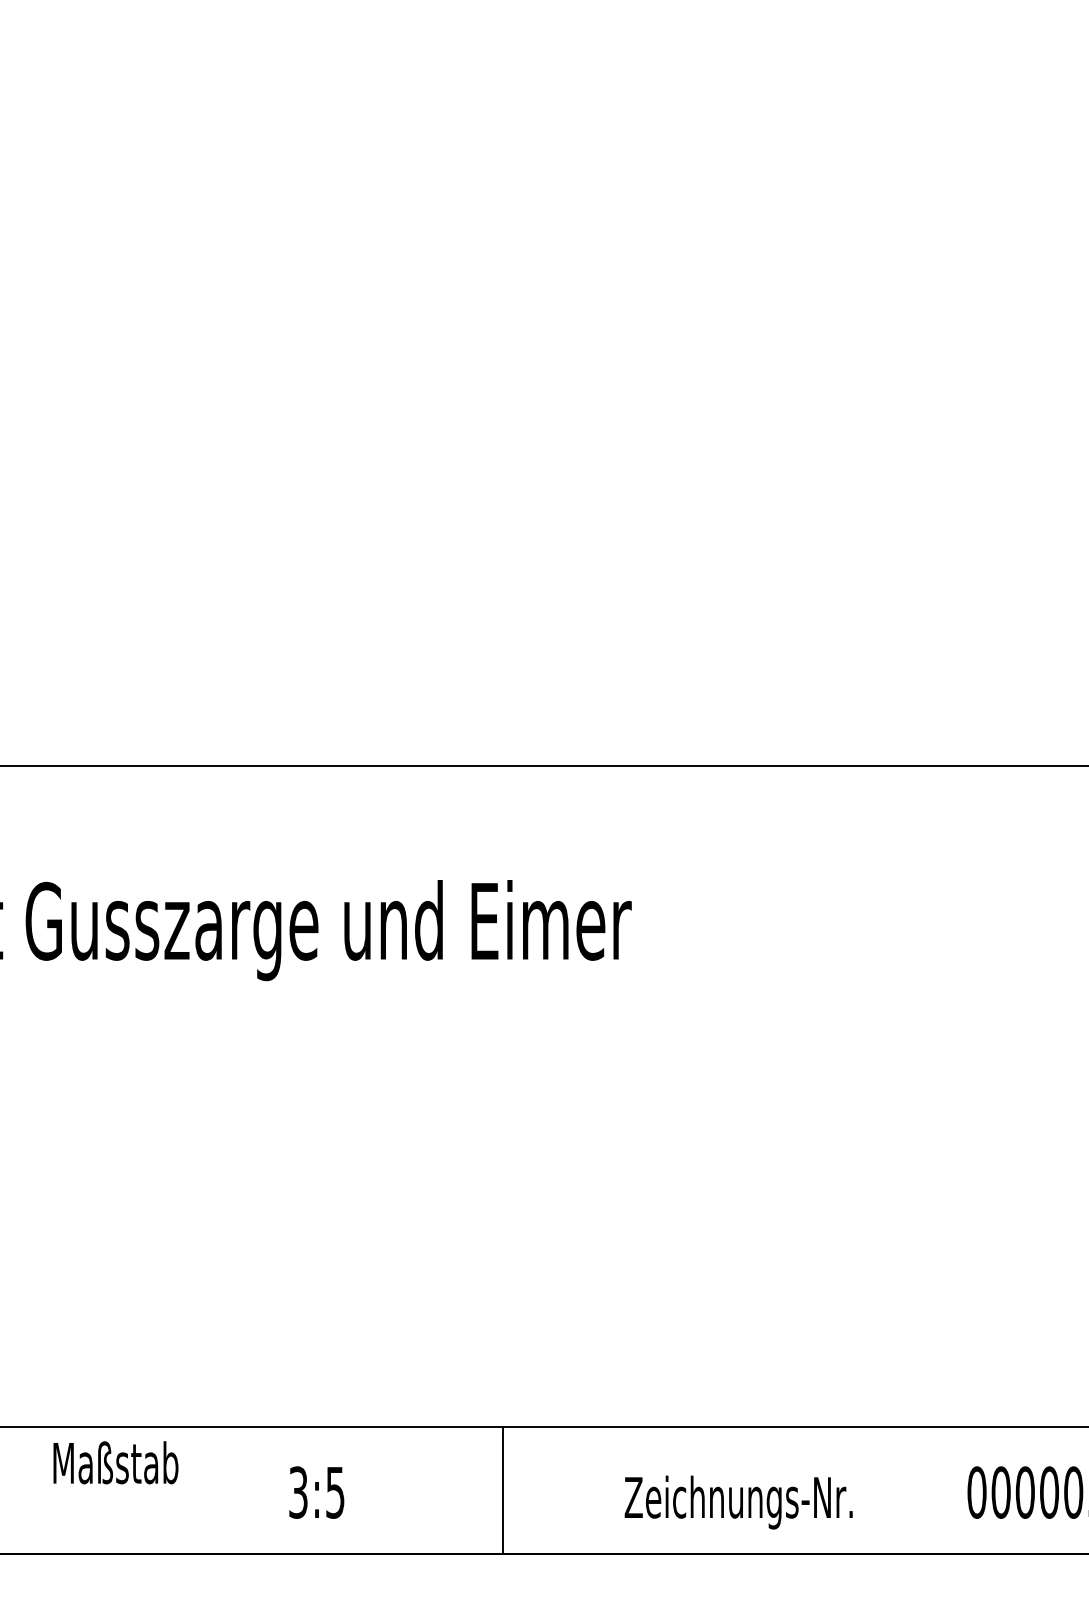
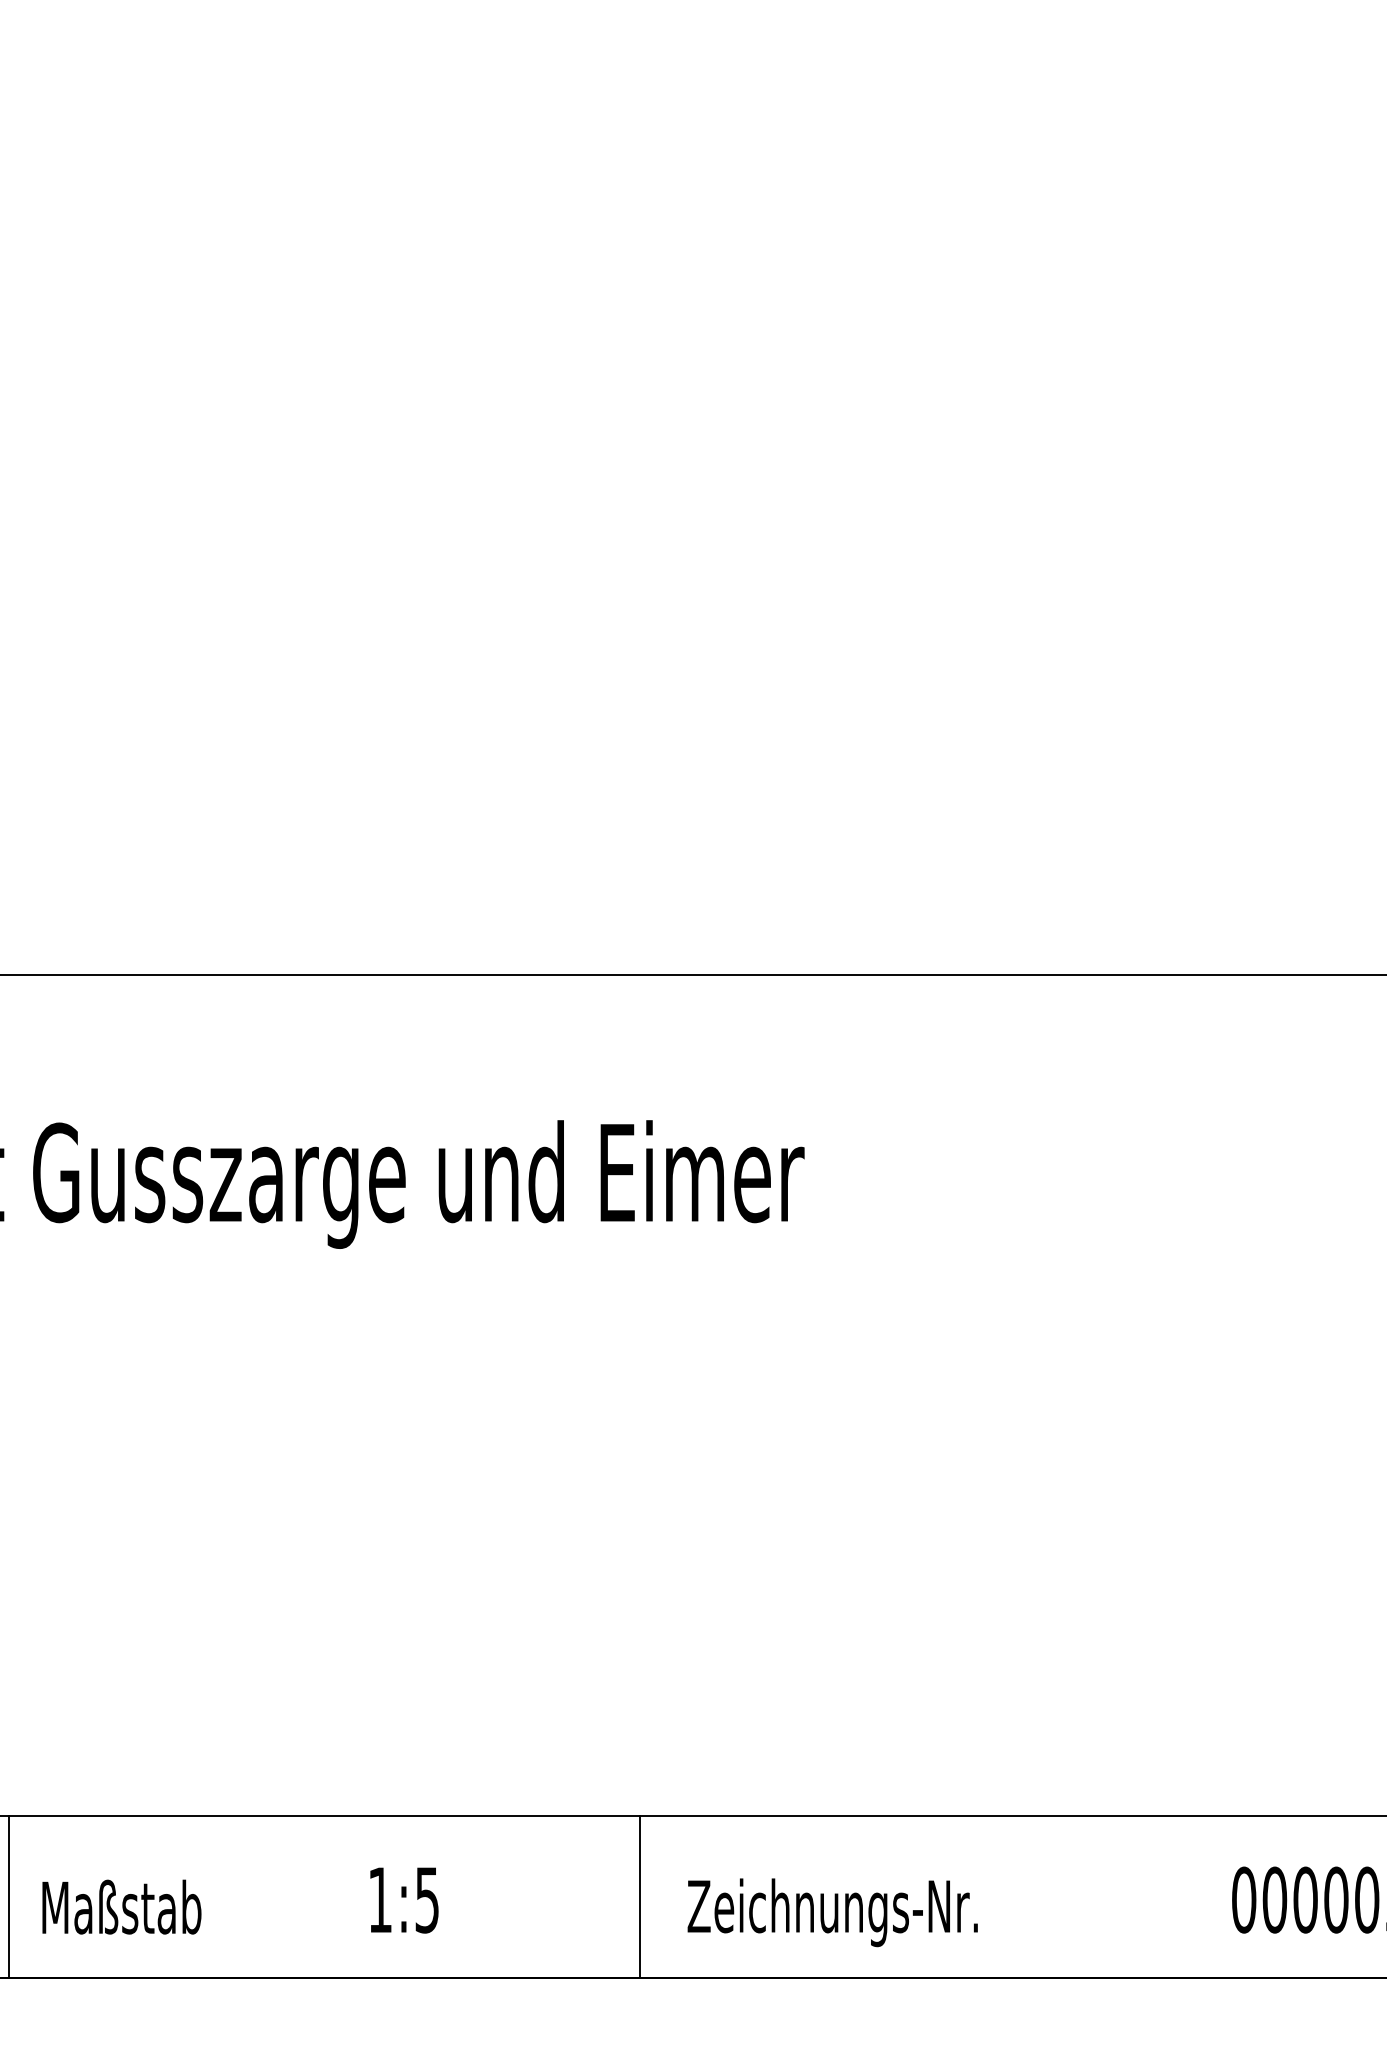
text: (115, 1462) -> (121, 1906), moved
line: (7, 1490) -> (9, 1897), added
text: (297, 1492) -> (379, 1899), 3:5 -> 1:5
text: (738, 1502) -> (832, 1912), moved

